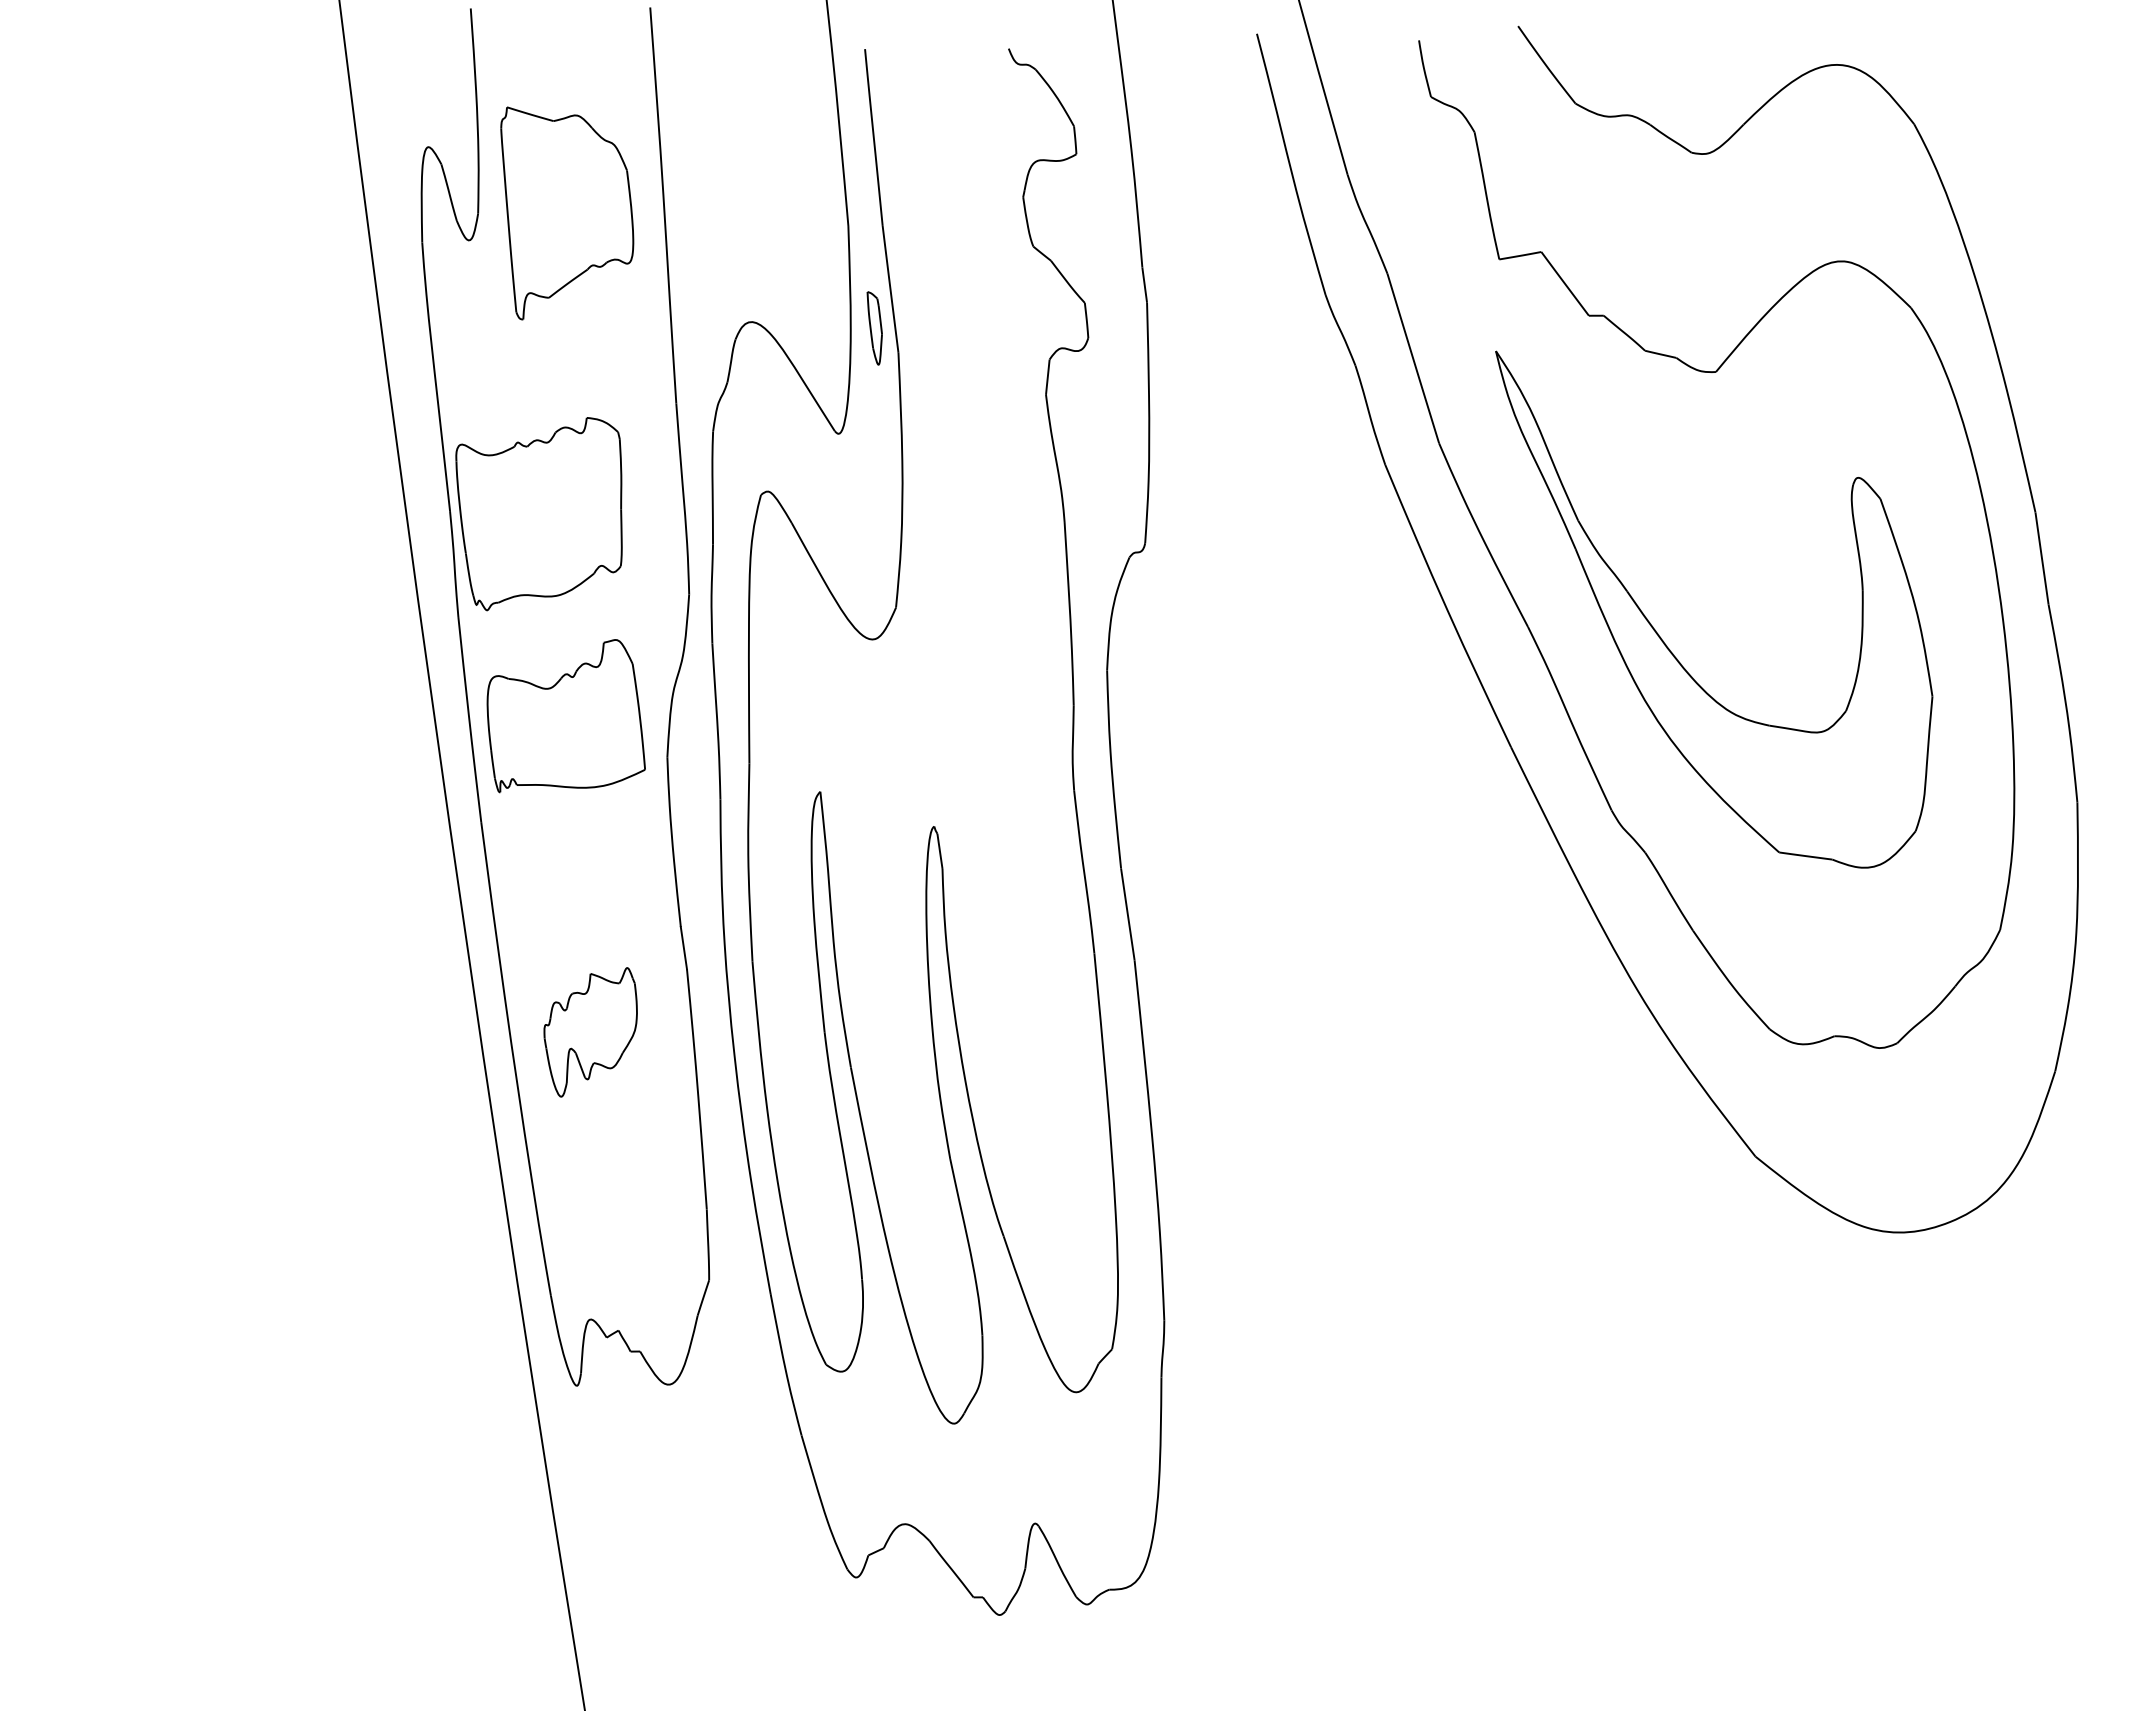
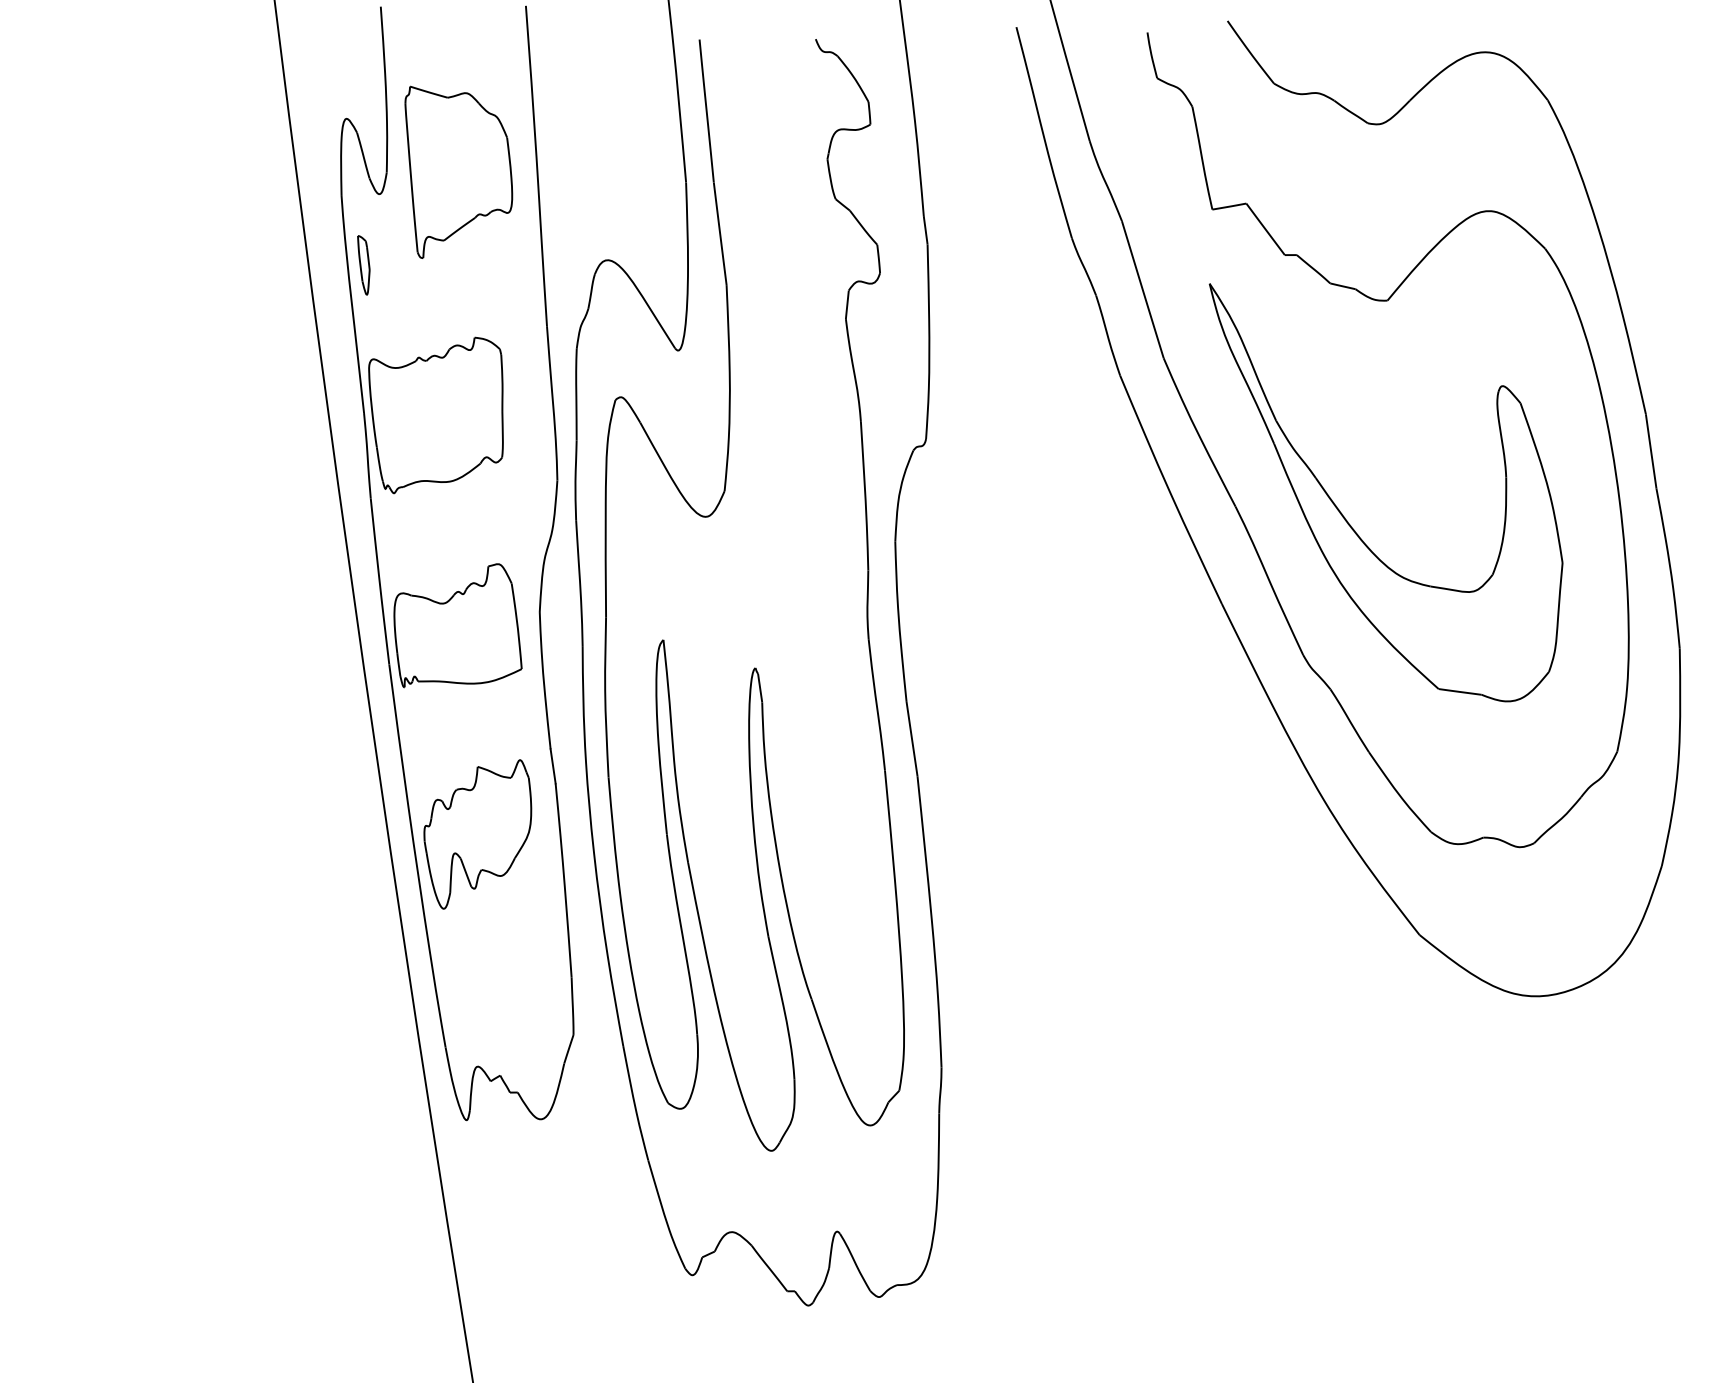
part: (874, 328) -> (363, 265), moved
part: (565, 716) -> (457, 626), moved
part: (590, 1032) -> (477, 834), size x1.43

